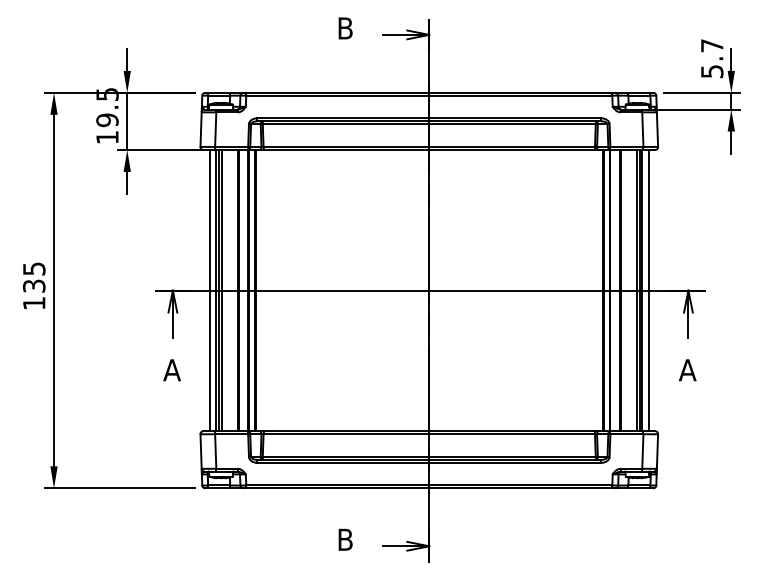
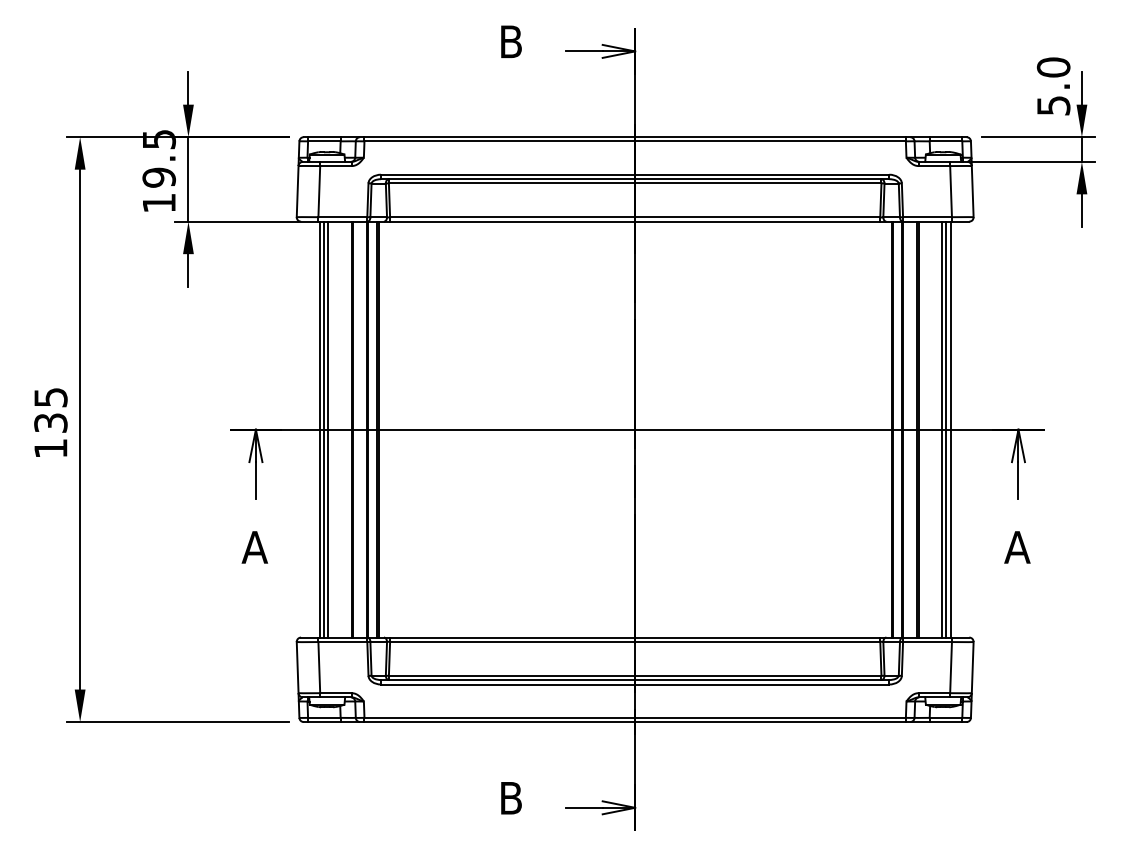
text: (711, 45) -> (1052, 67), 5.7 -> 5.0
line: (209, 290) -> (310, 429), removed
line: (648, 290) -> (959, 429), removed

